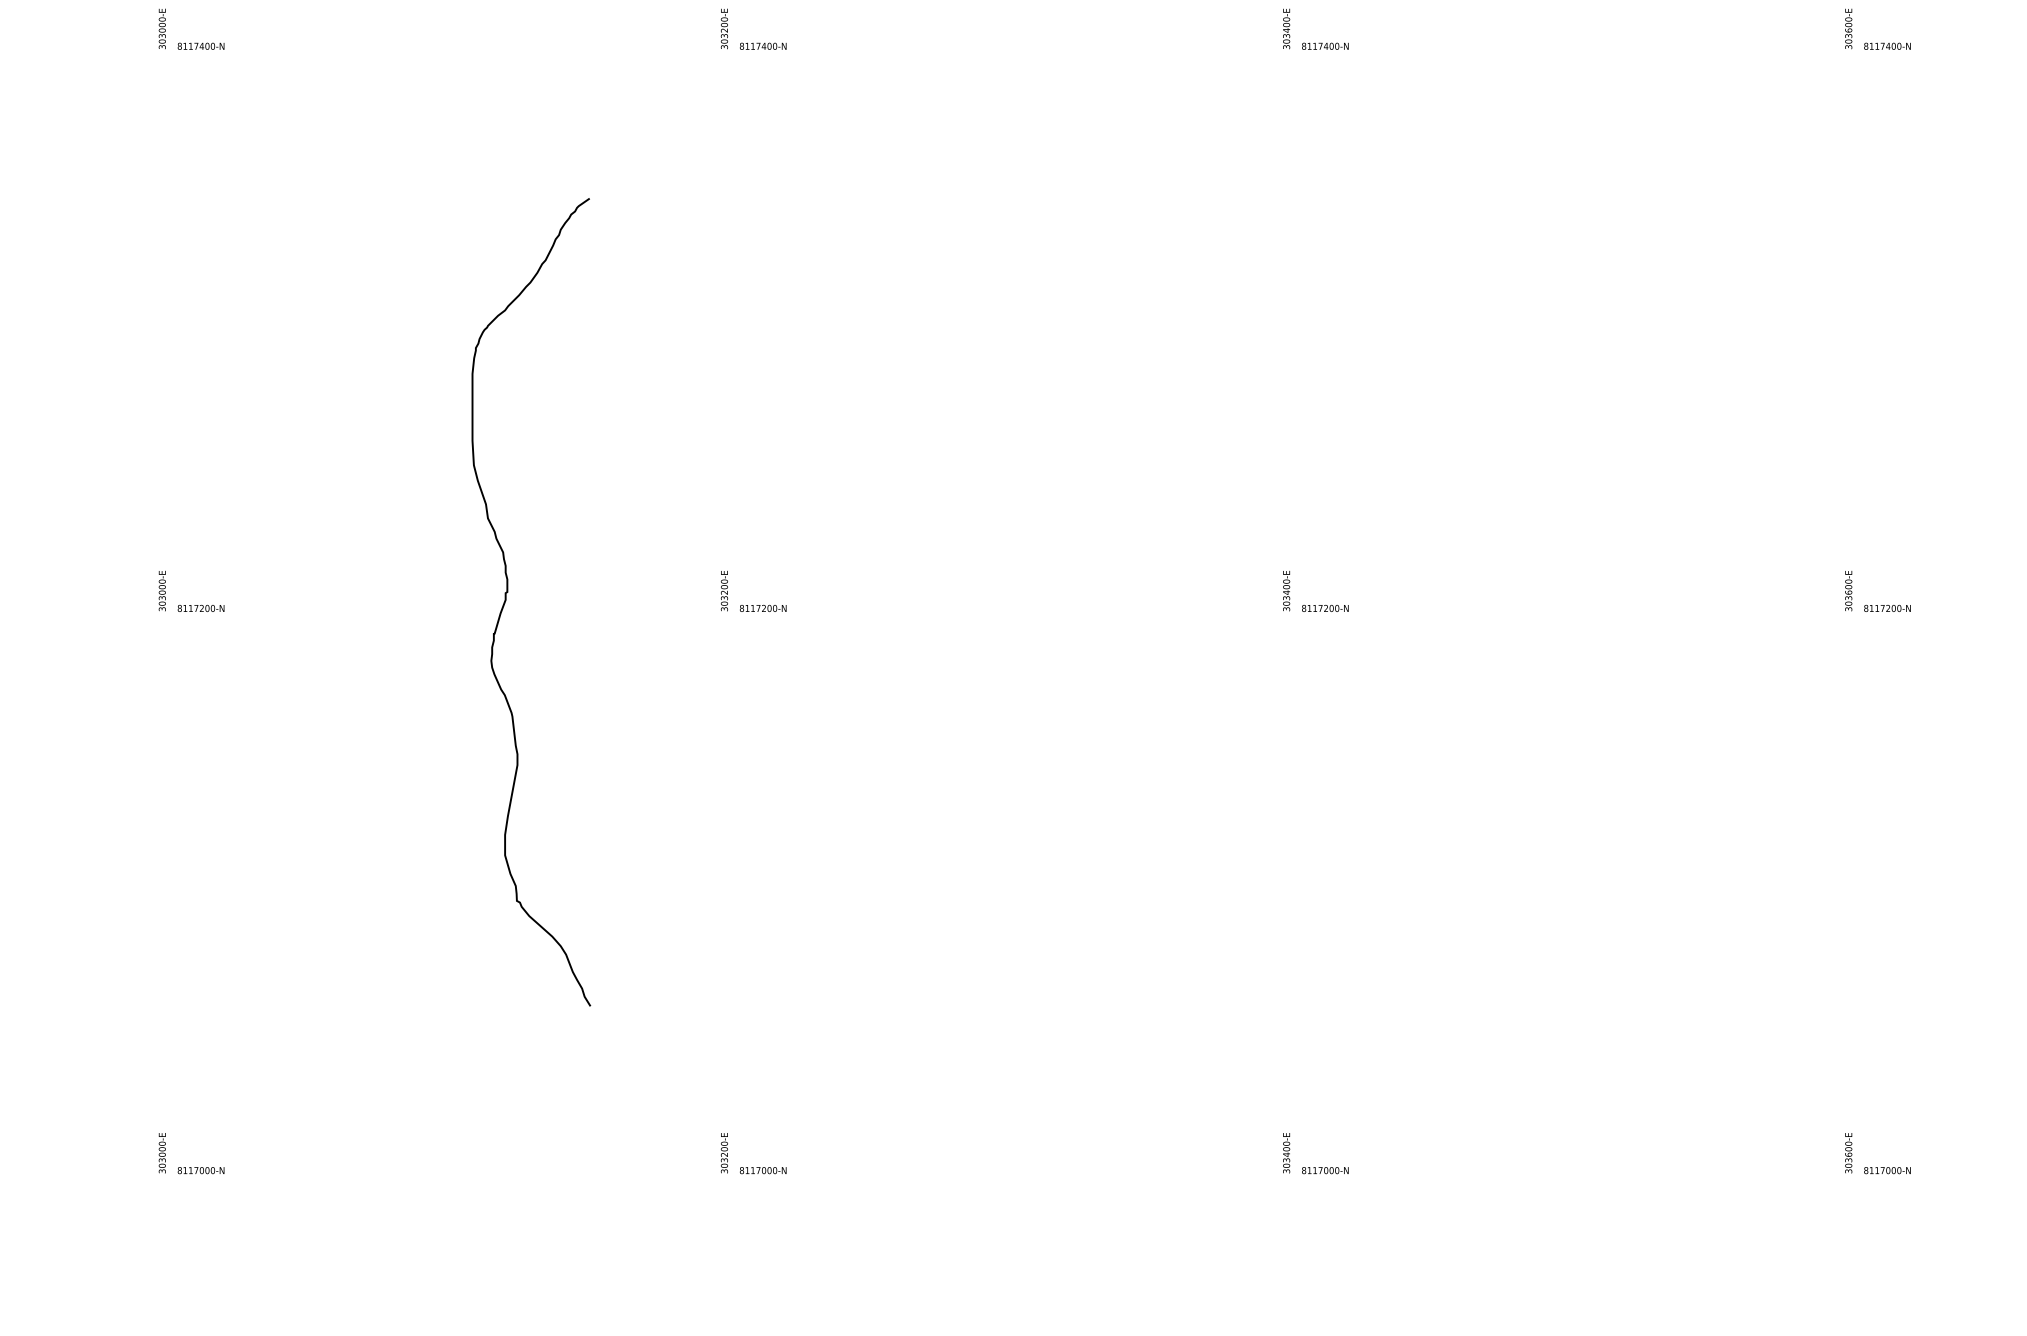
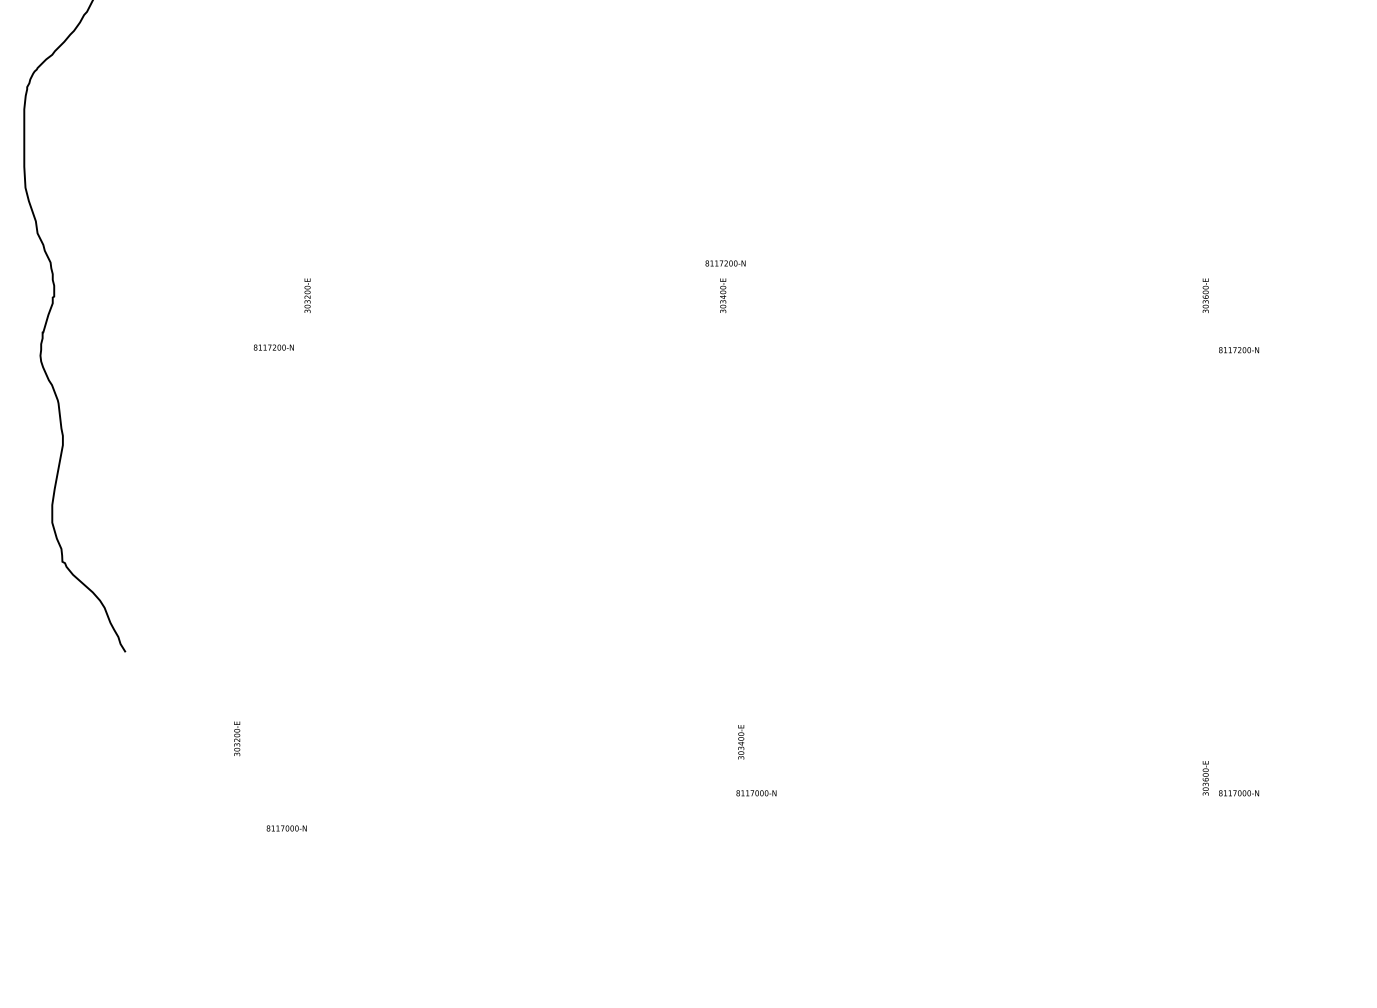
text: (723, 590) -> (306, 295), moved
text: (763, 607) -> (274, 346), moved
text: (1887, 607) -> (1239, 349), moved
text: (1325, 608) -> (725, 263), moved
text: (723, 1153) -> (236, 739), moved
text: (1286, 1153) -> (741, 742), moved
text: (763, 1170) -> (286, 828), moved

